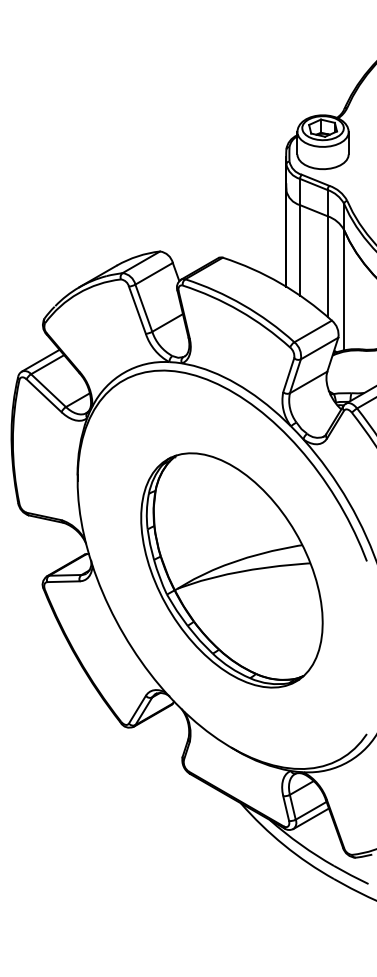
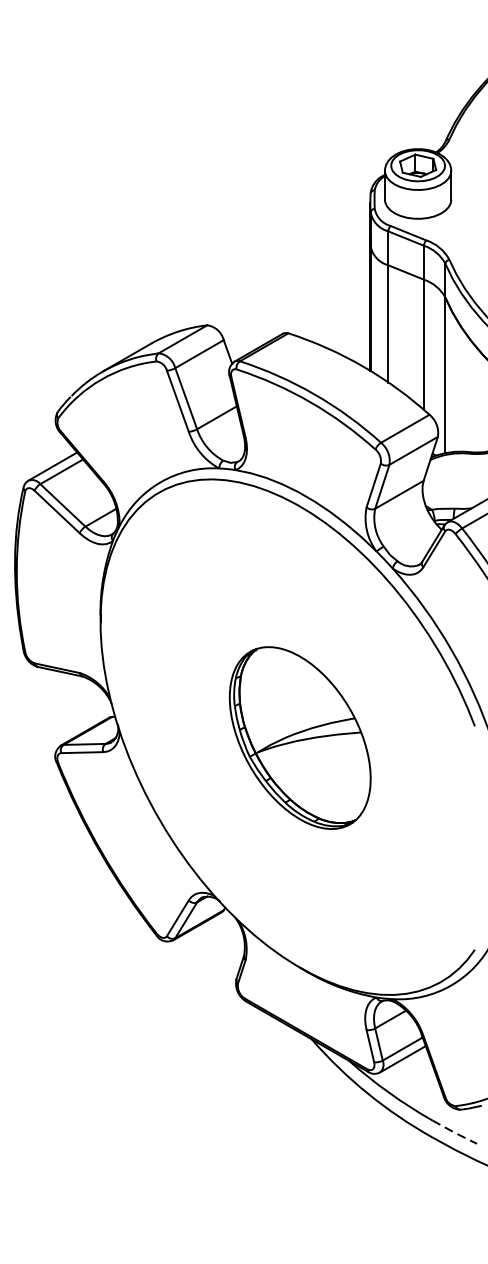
part: (231, 570) -> (299, 738), size x0.6
line: (350, 875) -> (453, 1132), solid -> dashed

